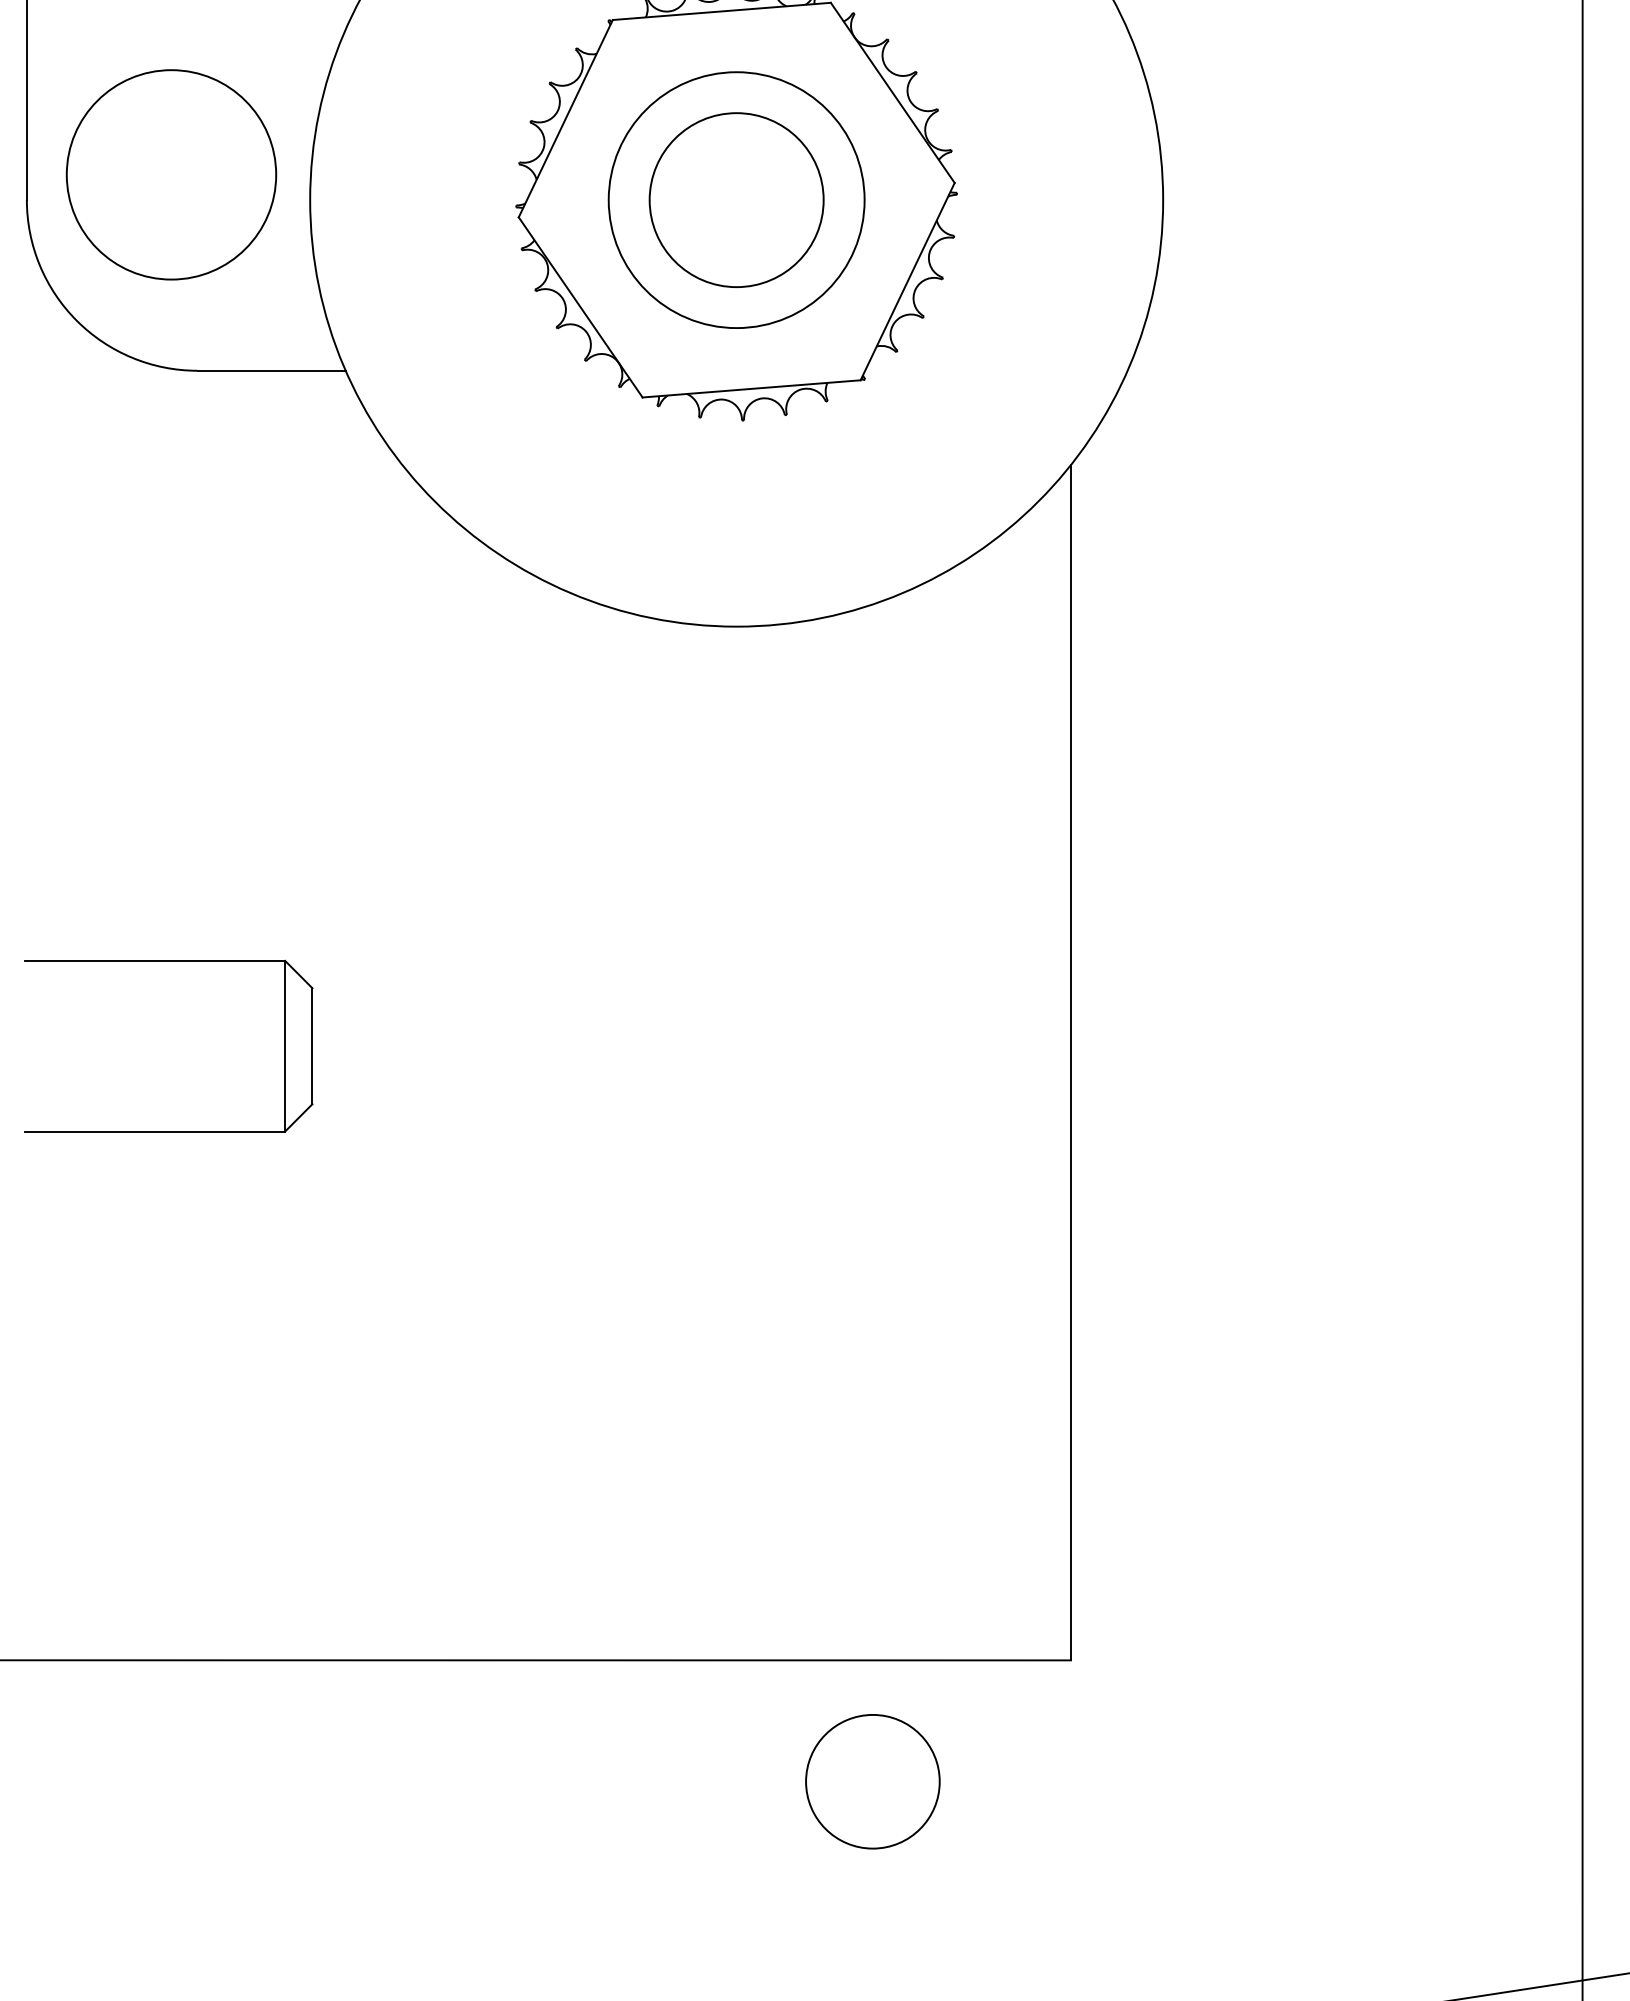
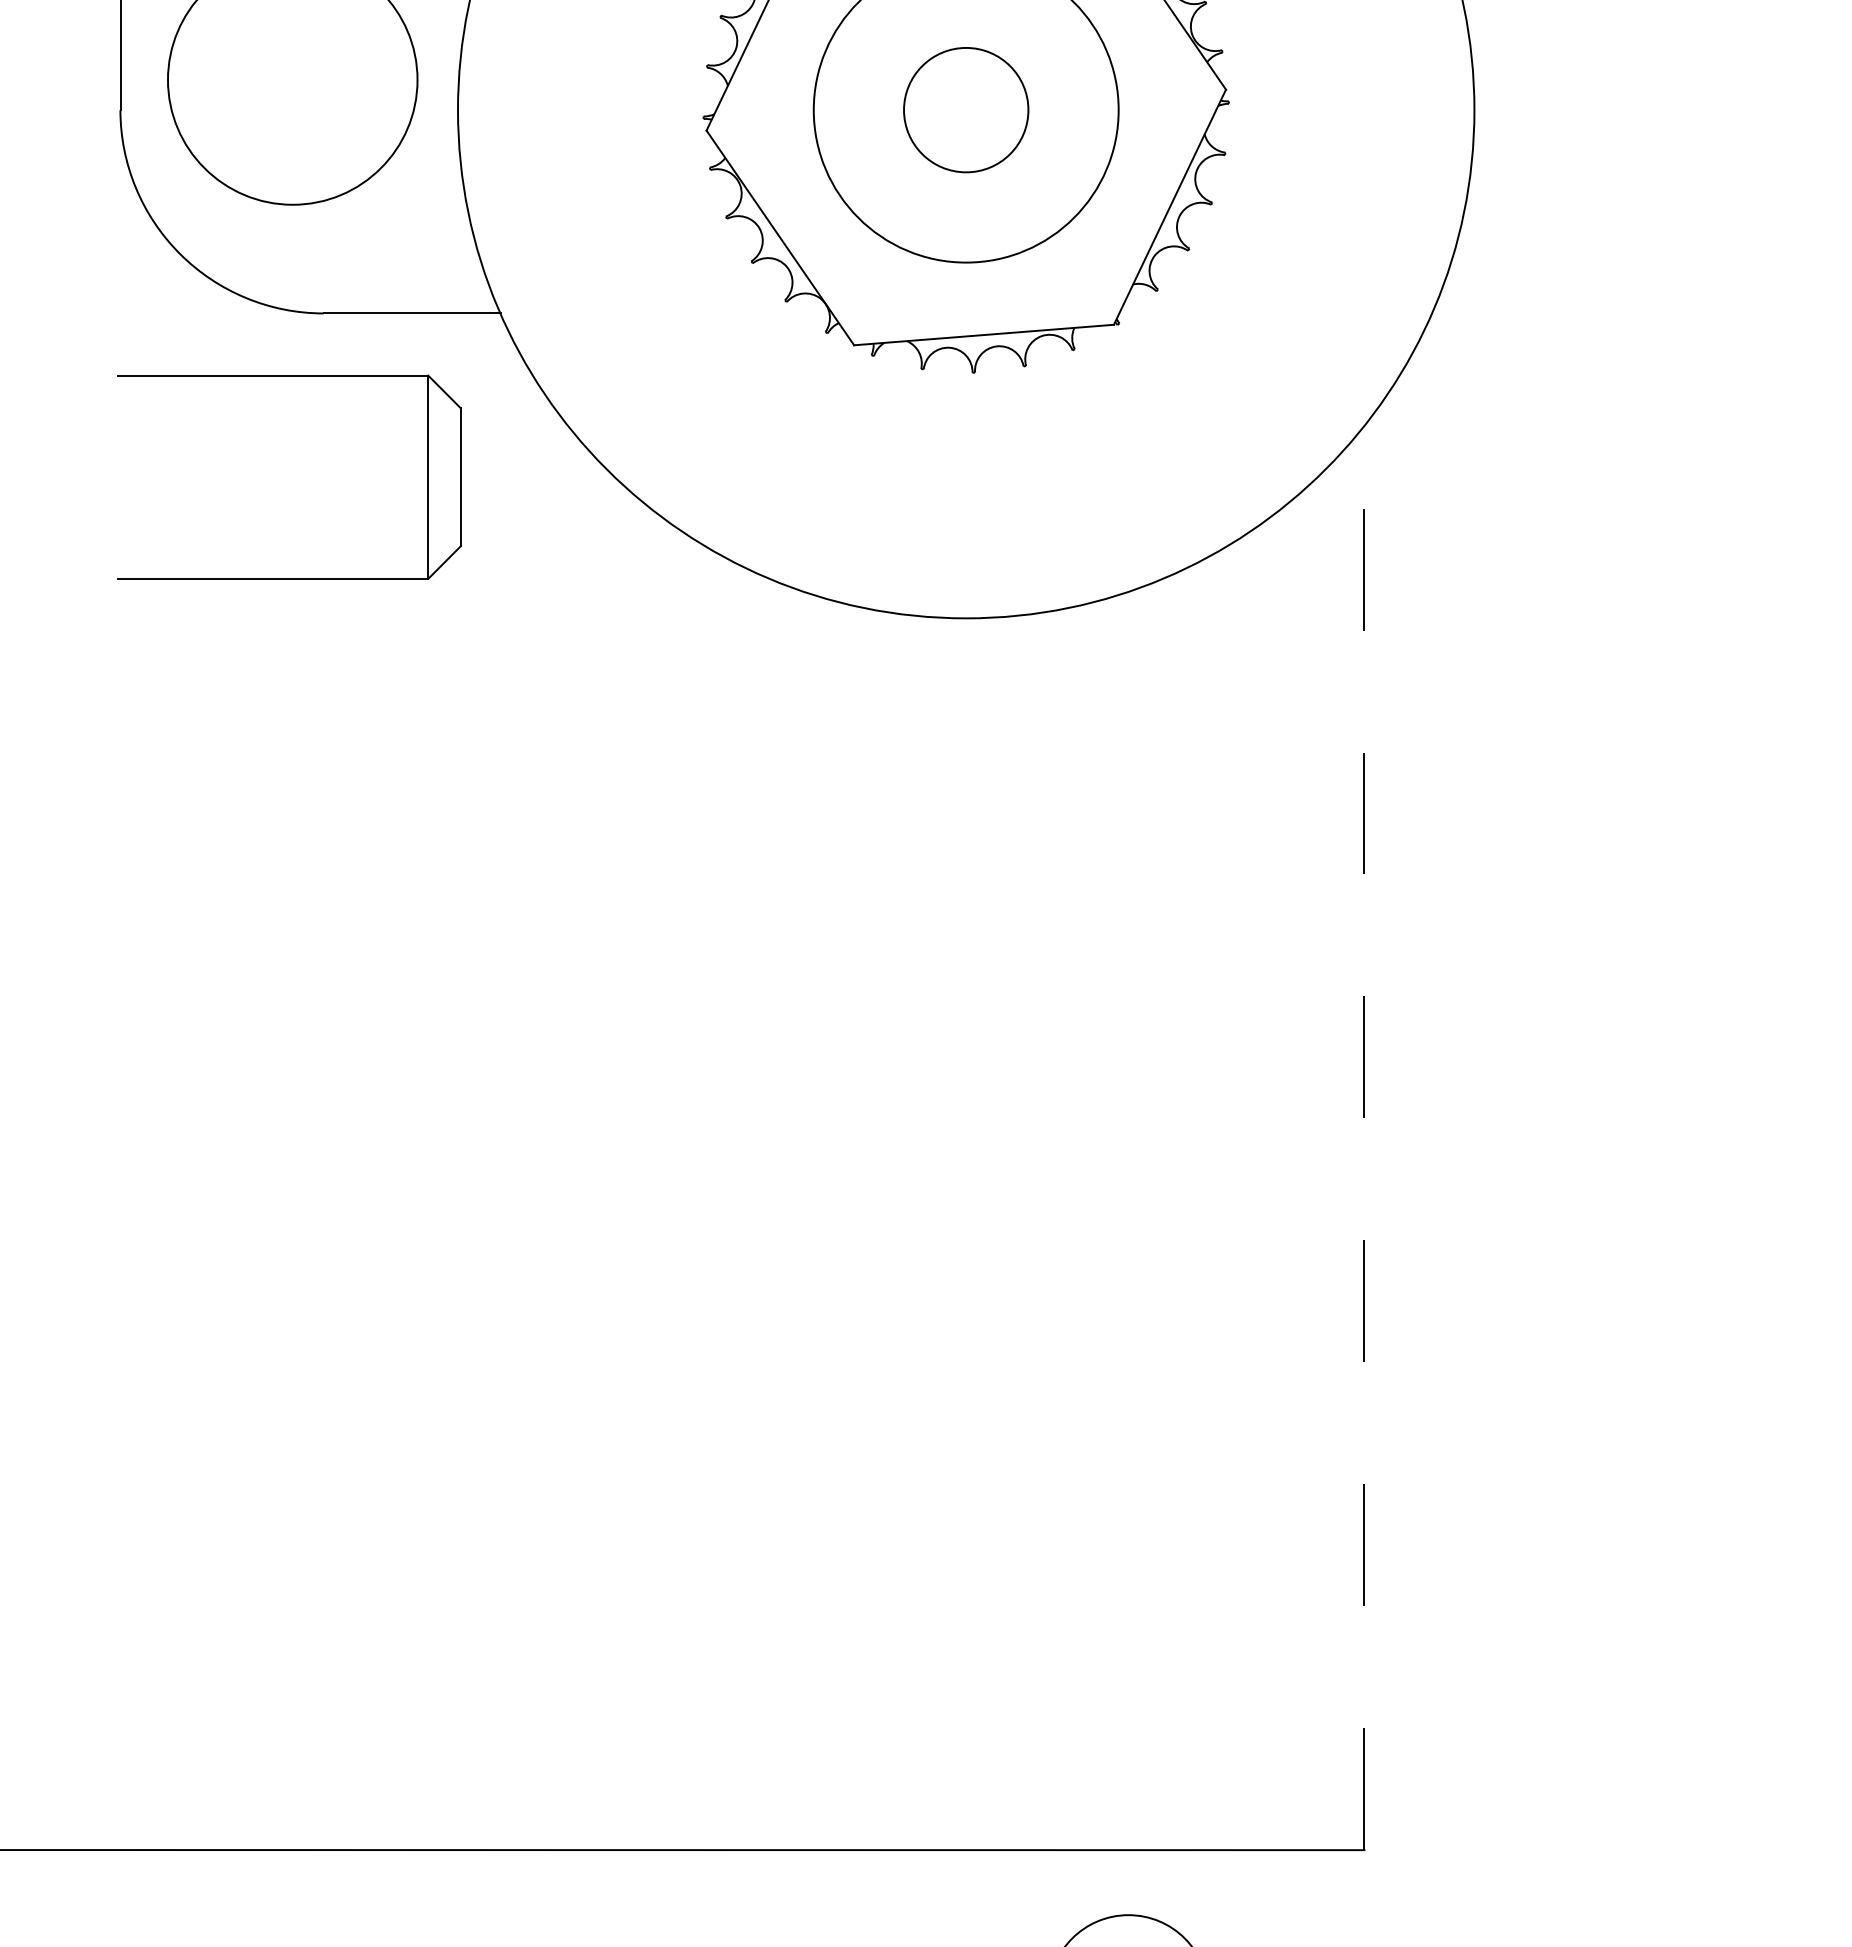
circle: (736, 200) -> (966, 110), size x0.6
part: (168, 961) -> (289, 376), moved
line: (1070, 1062) -> (1364, 1137), solid -> dashed

